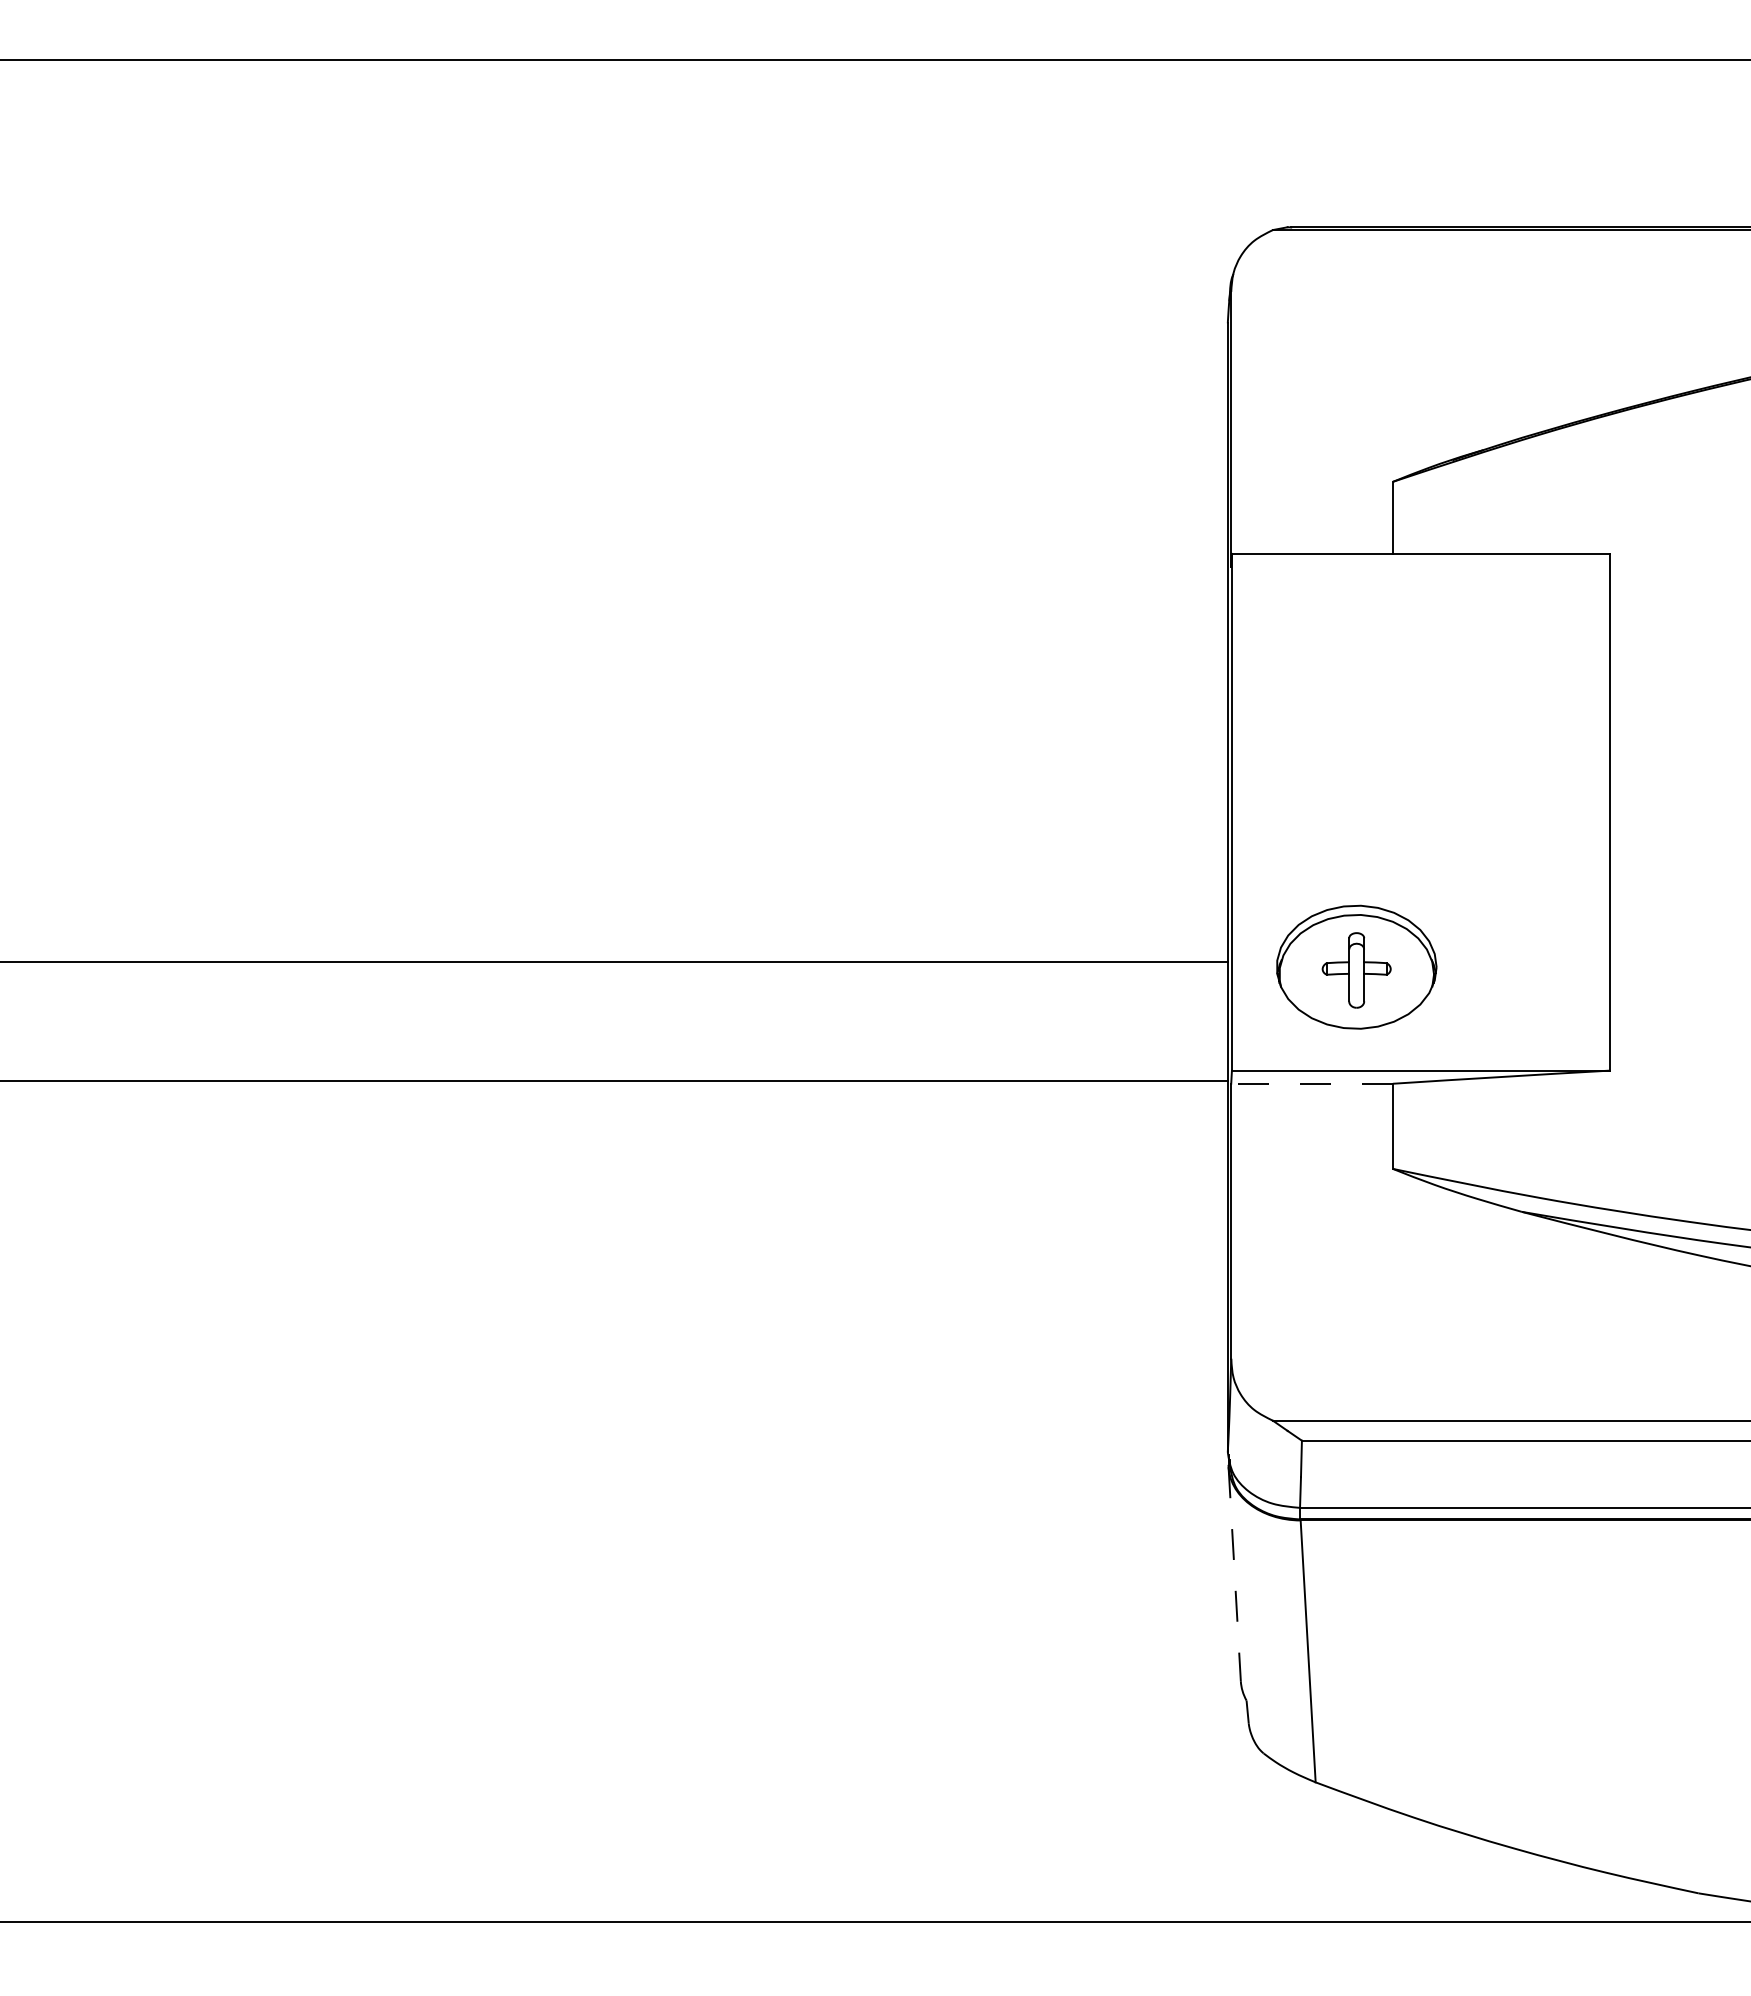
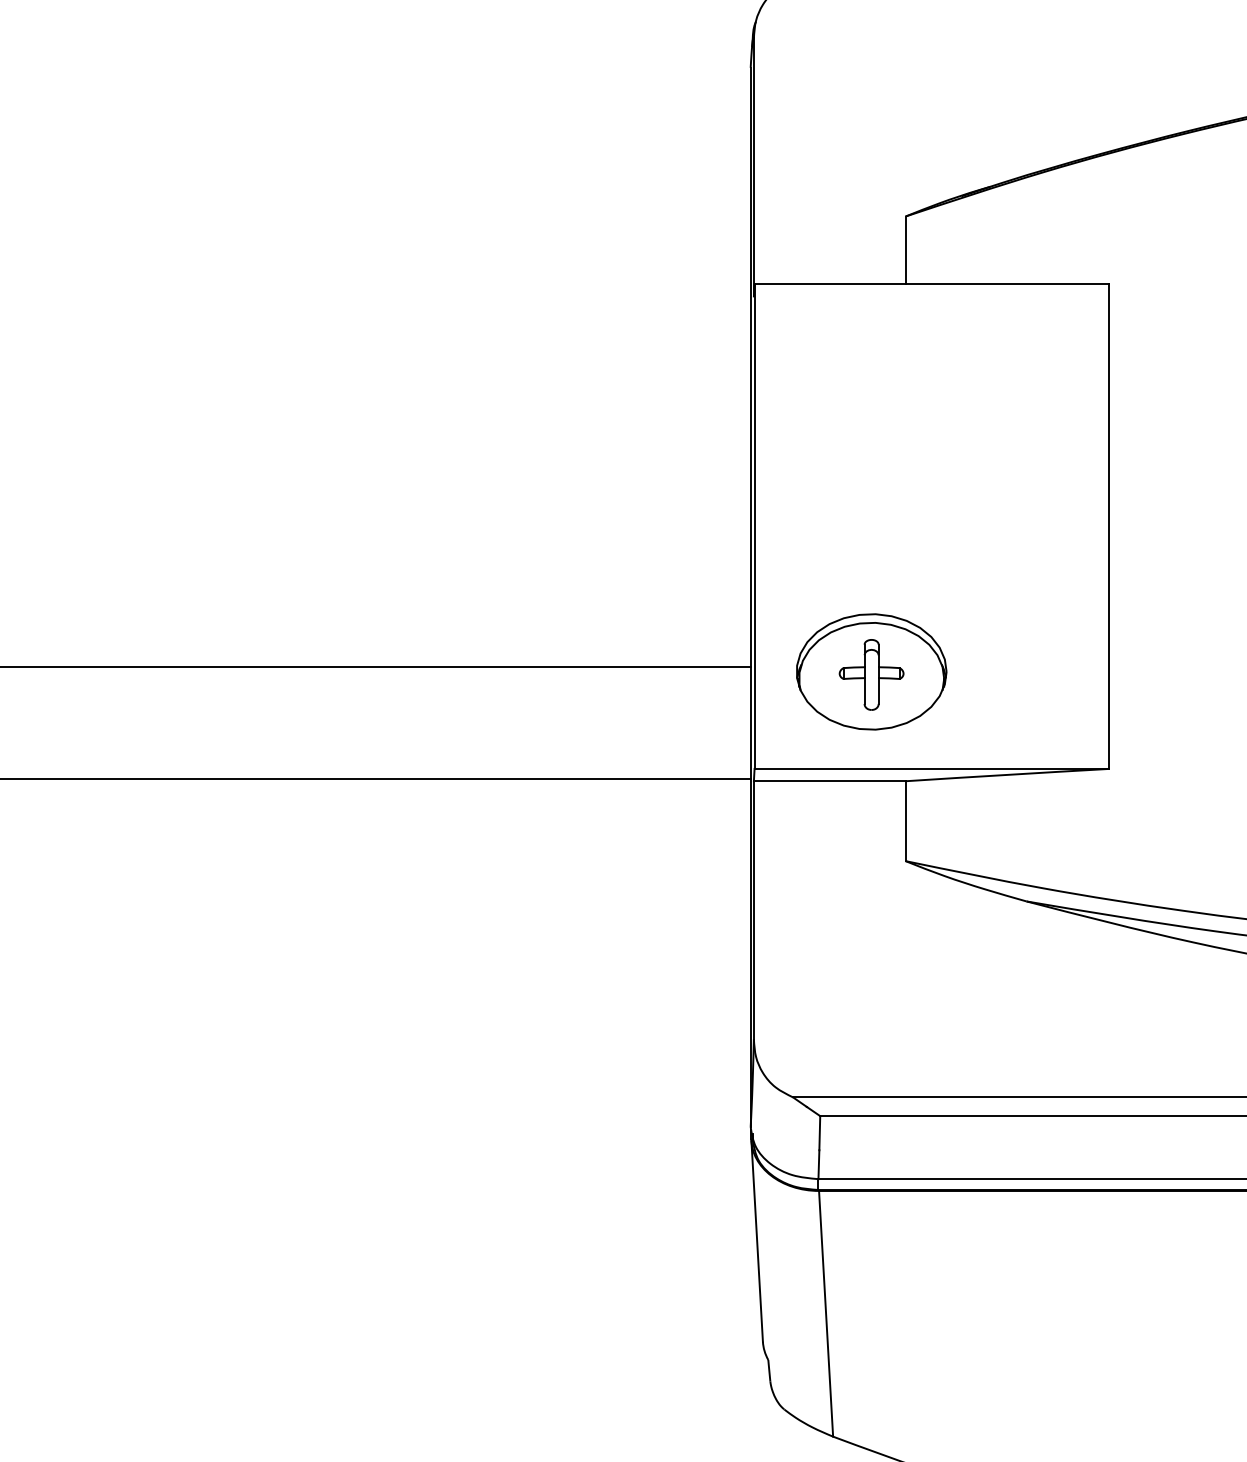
line: (1312, 1083) -> (830, 780), dashed -> solid
line: (1234, 1574) -> (756, 1241), dashed -> solid

